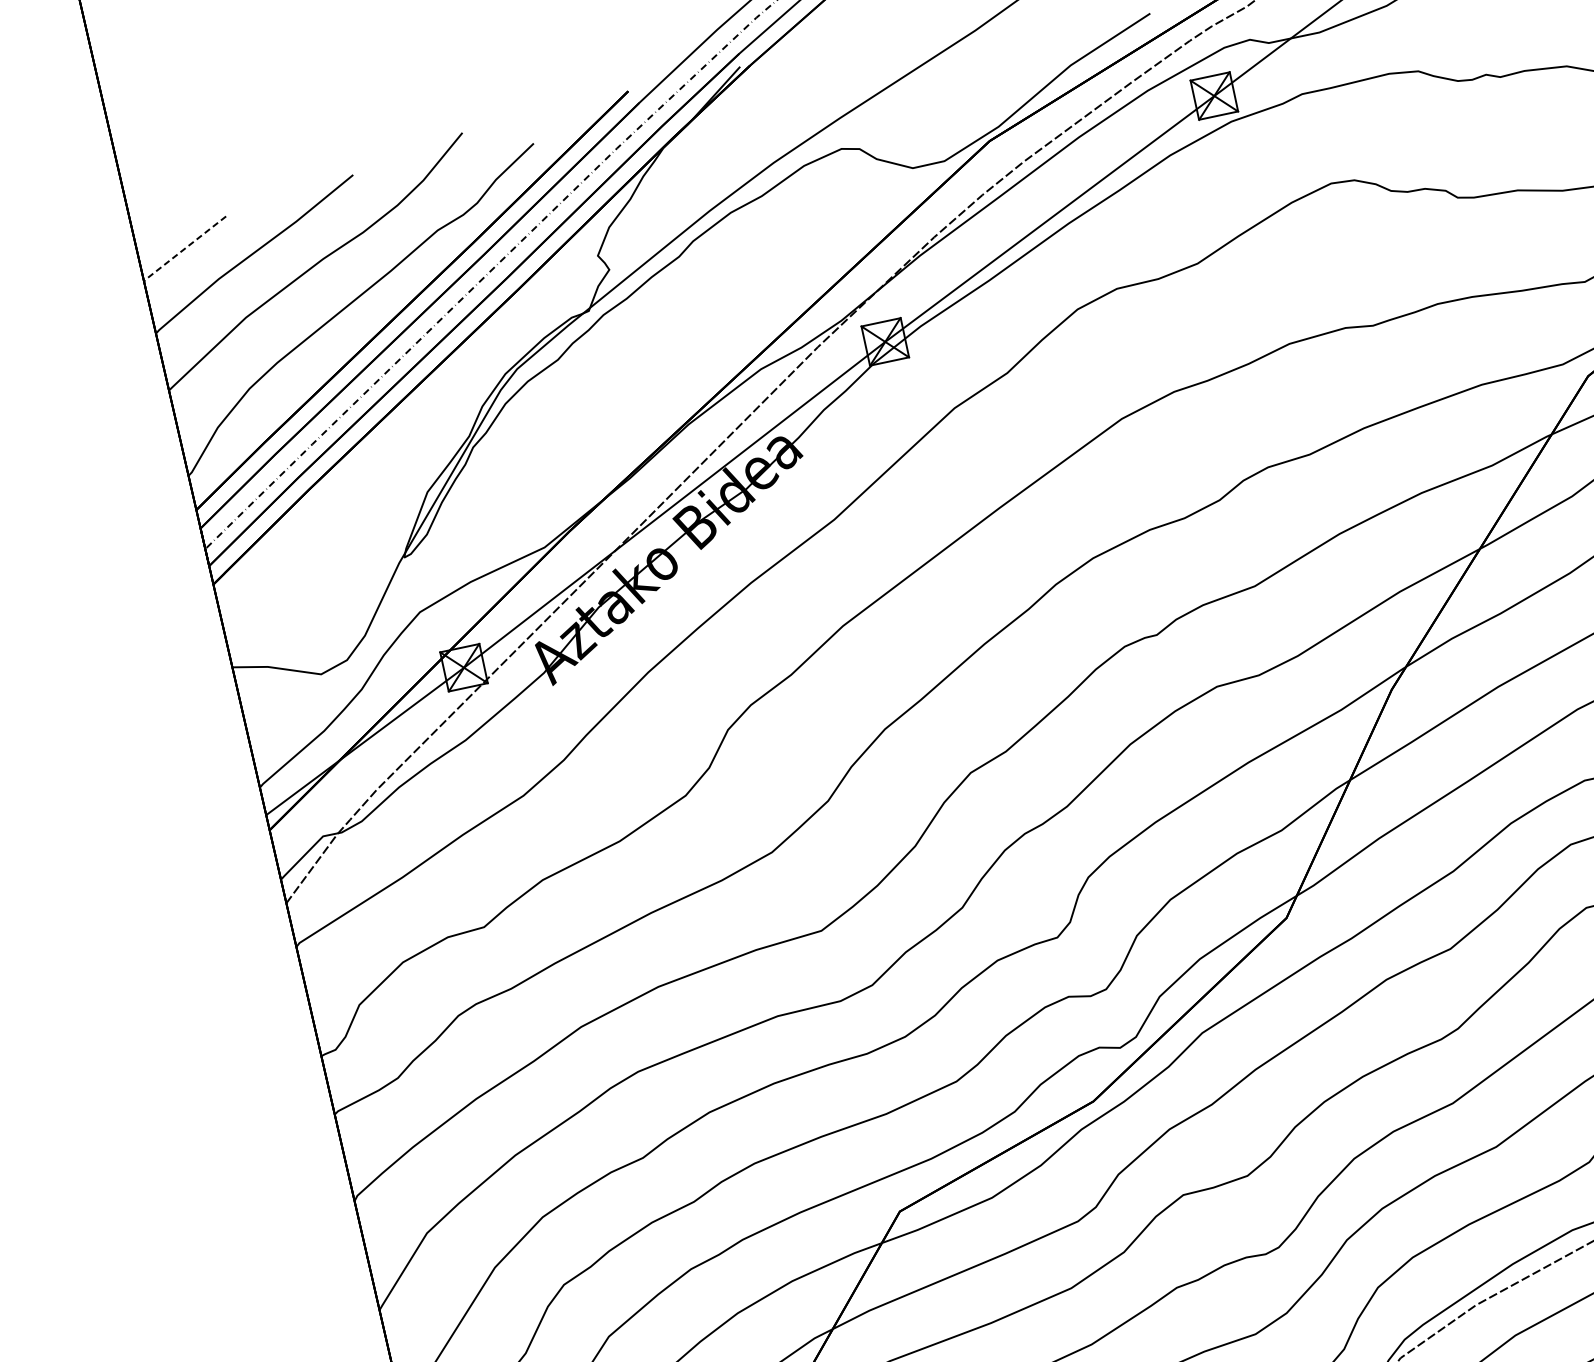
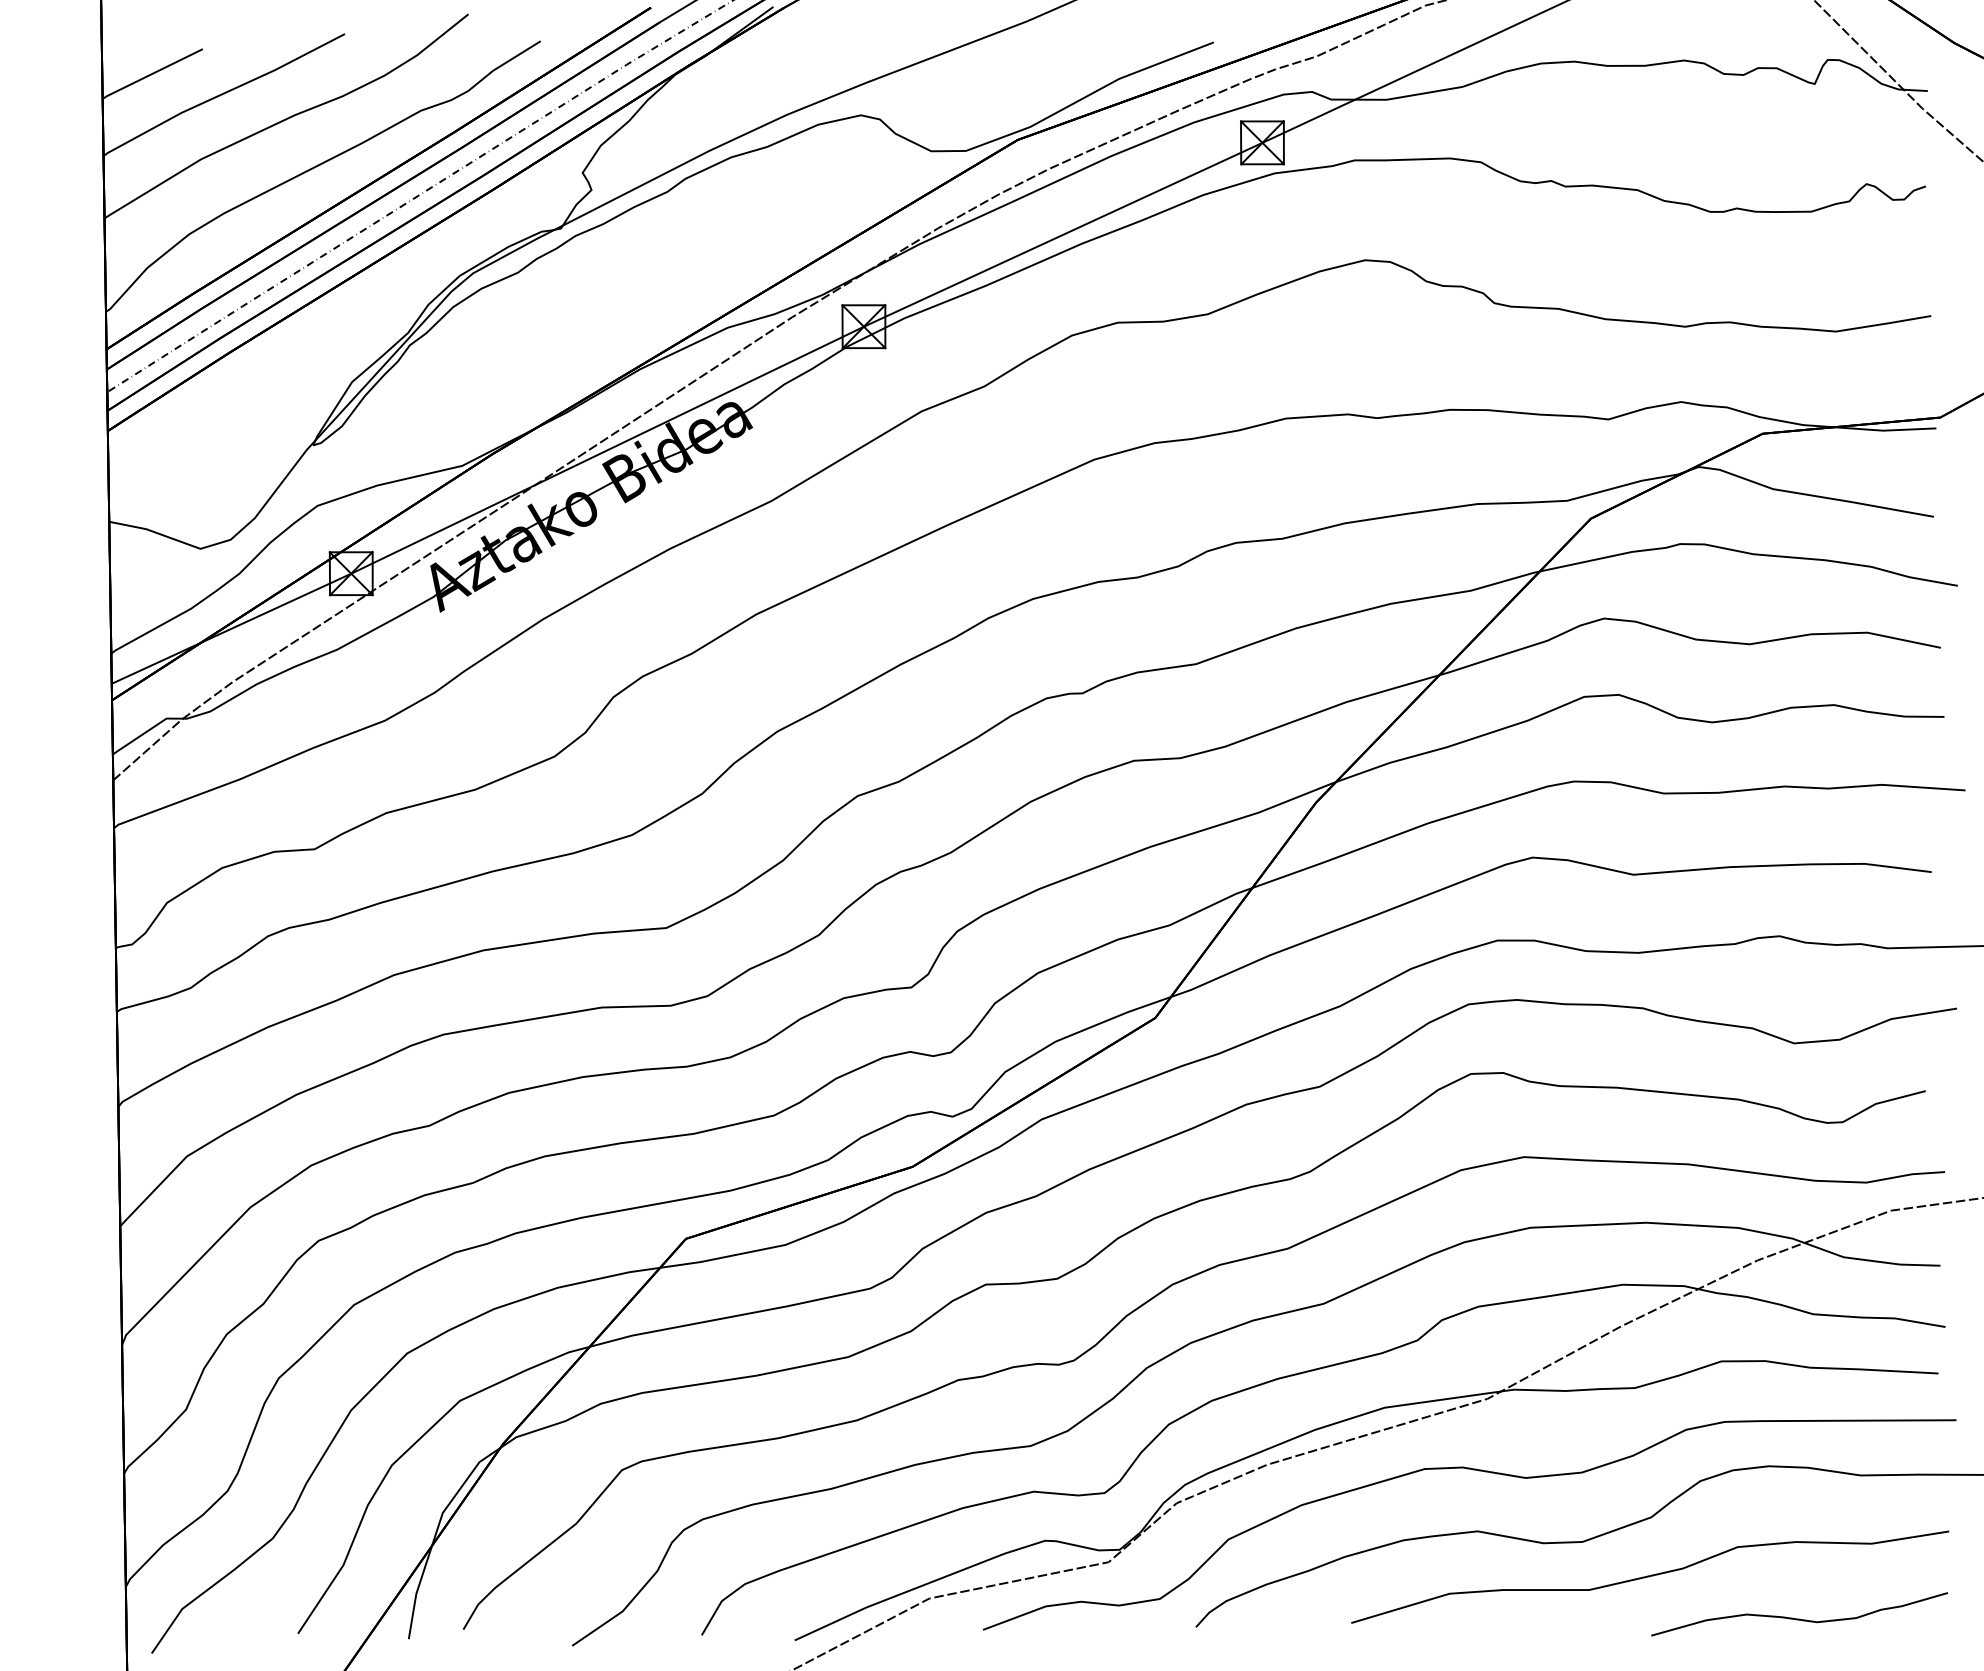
line: (184, 249) -> (151, 74), dashed -> solid

